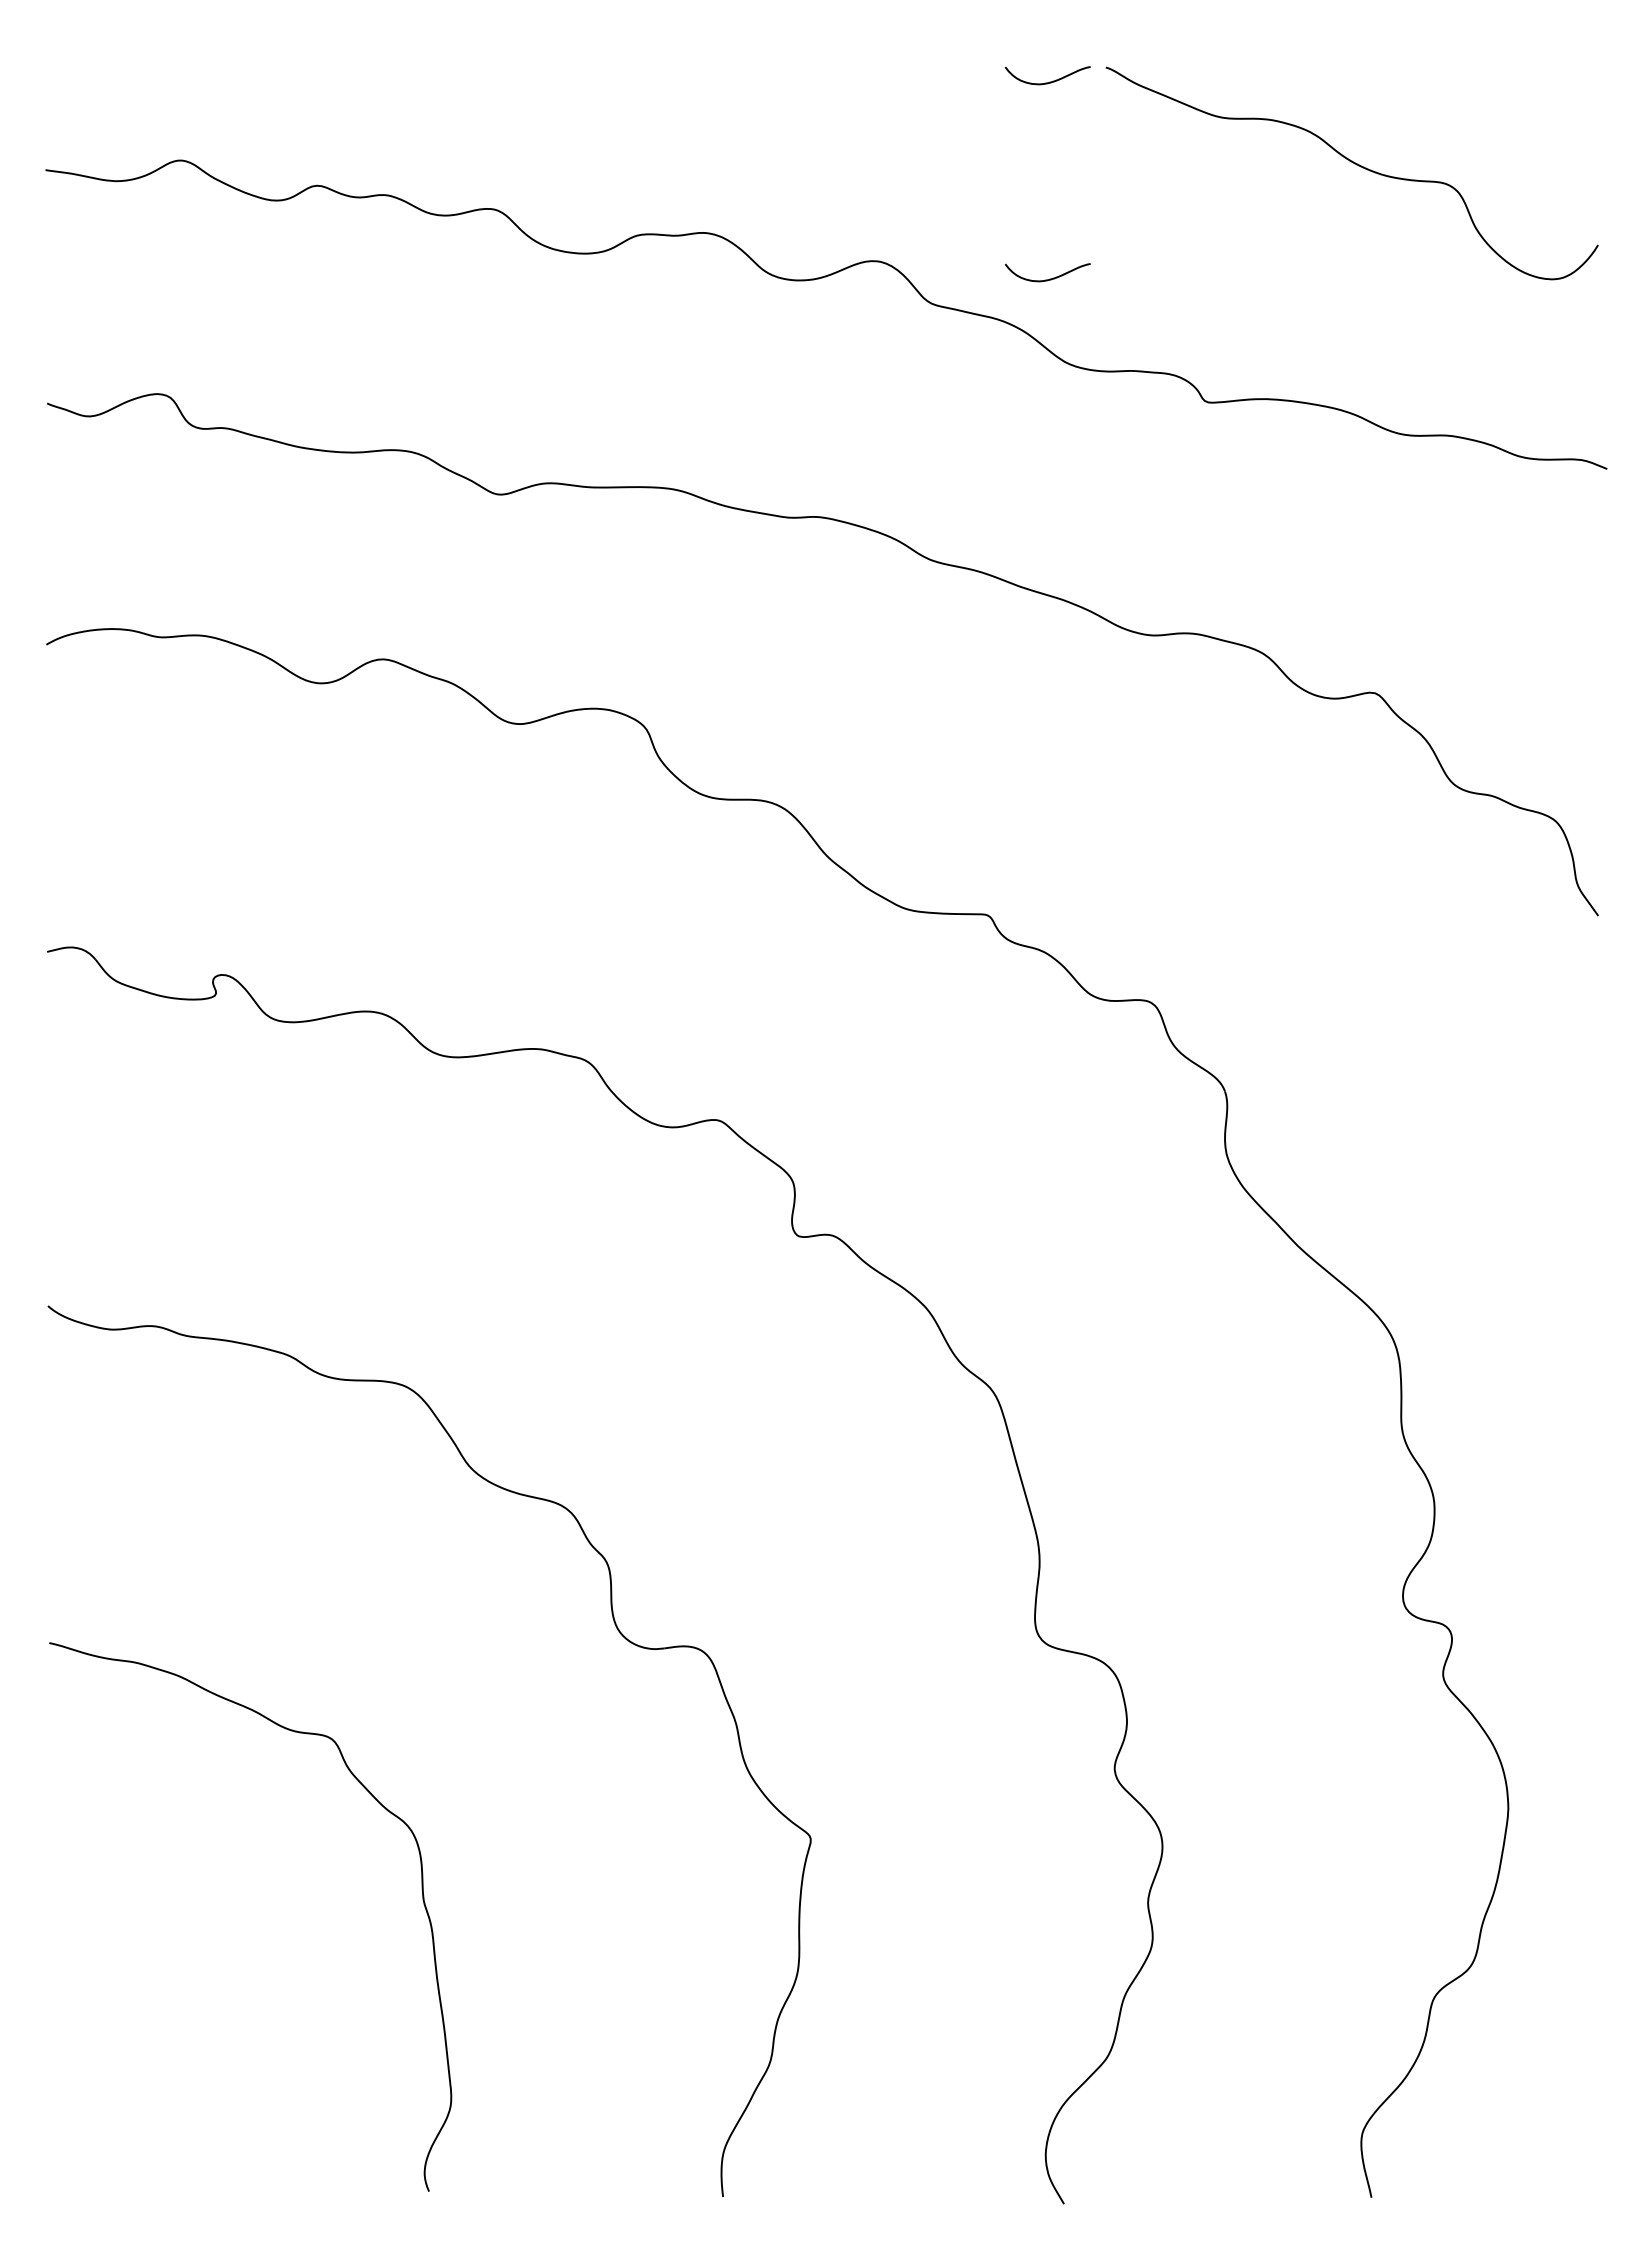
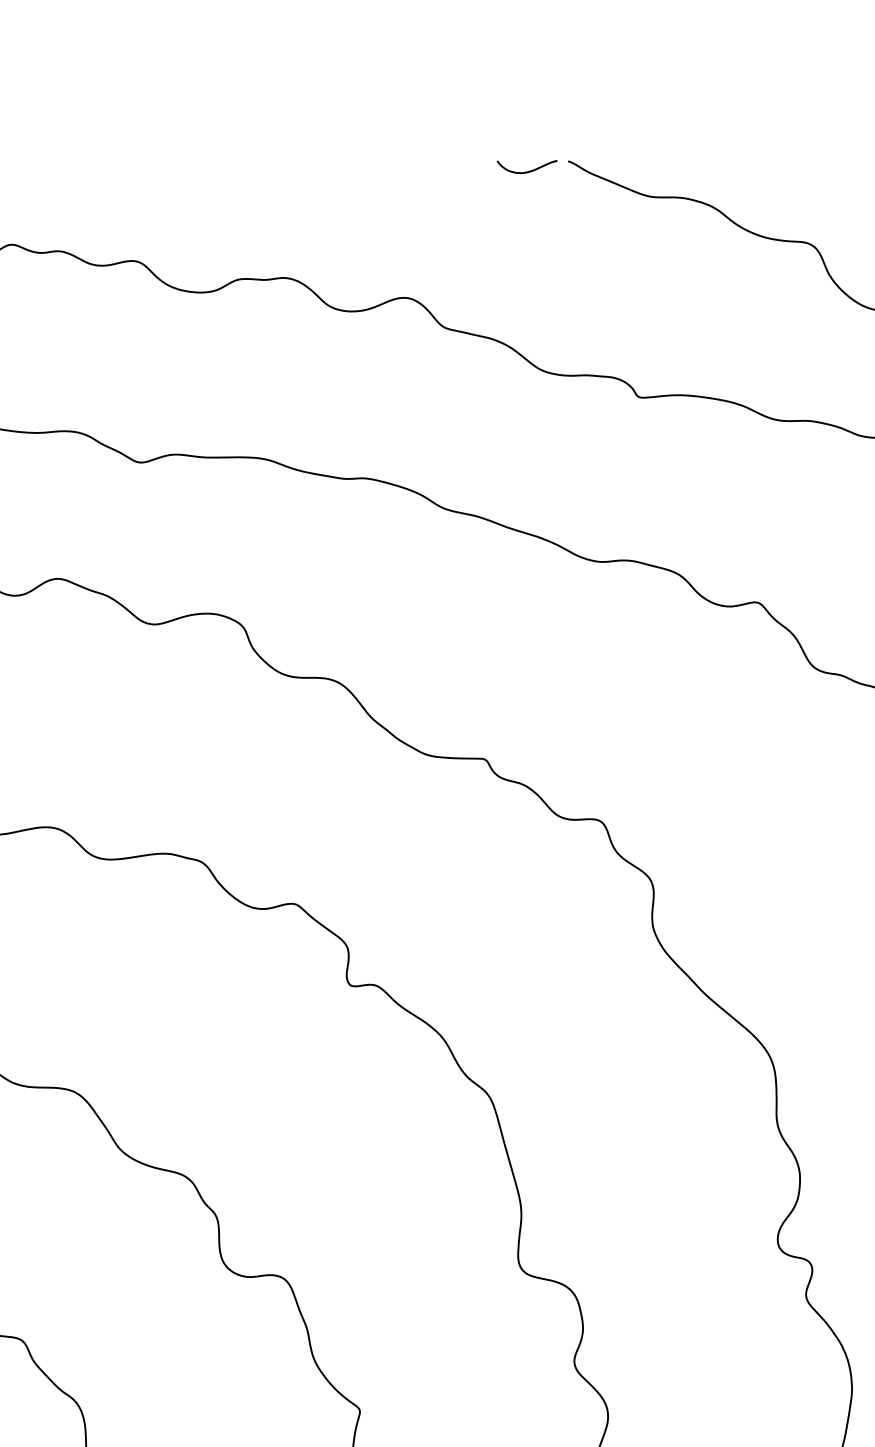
curve: (1049, 278) -> (528, 310), removed

